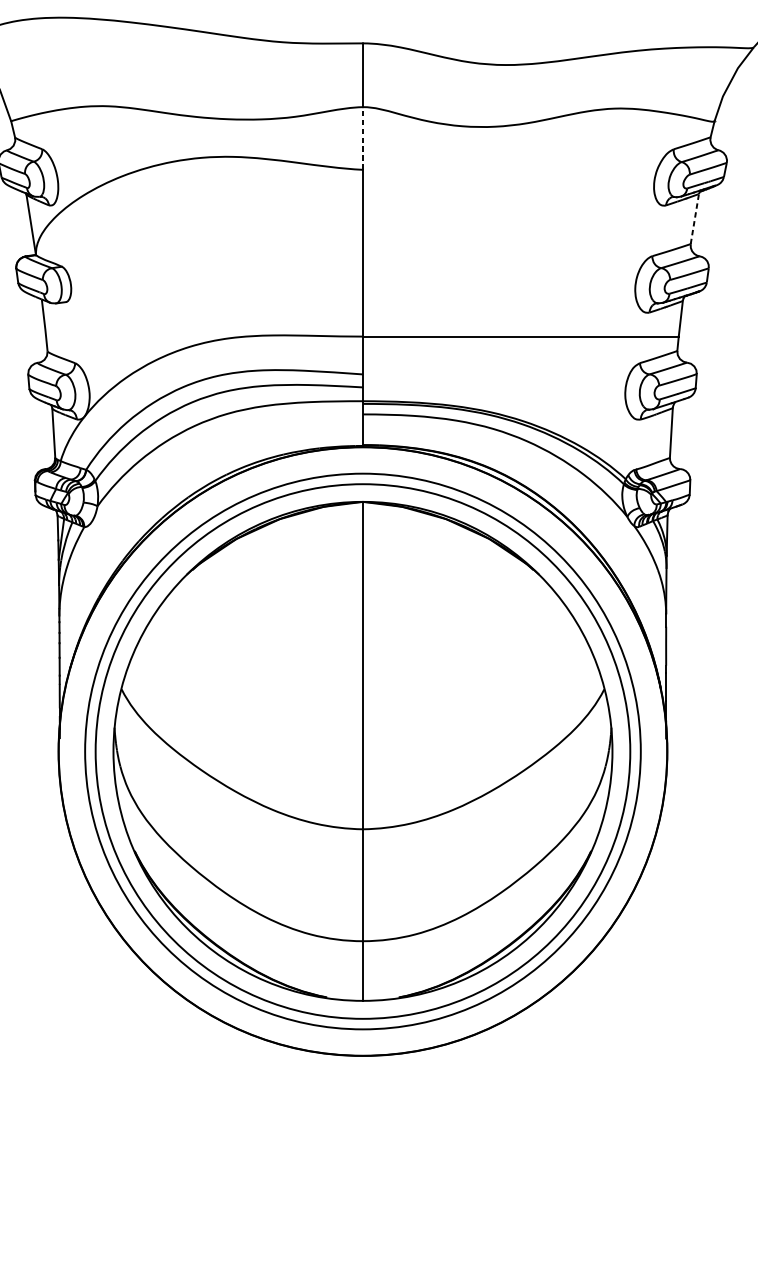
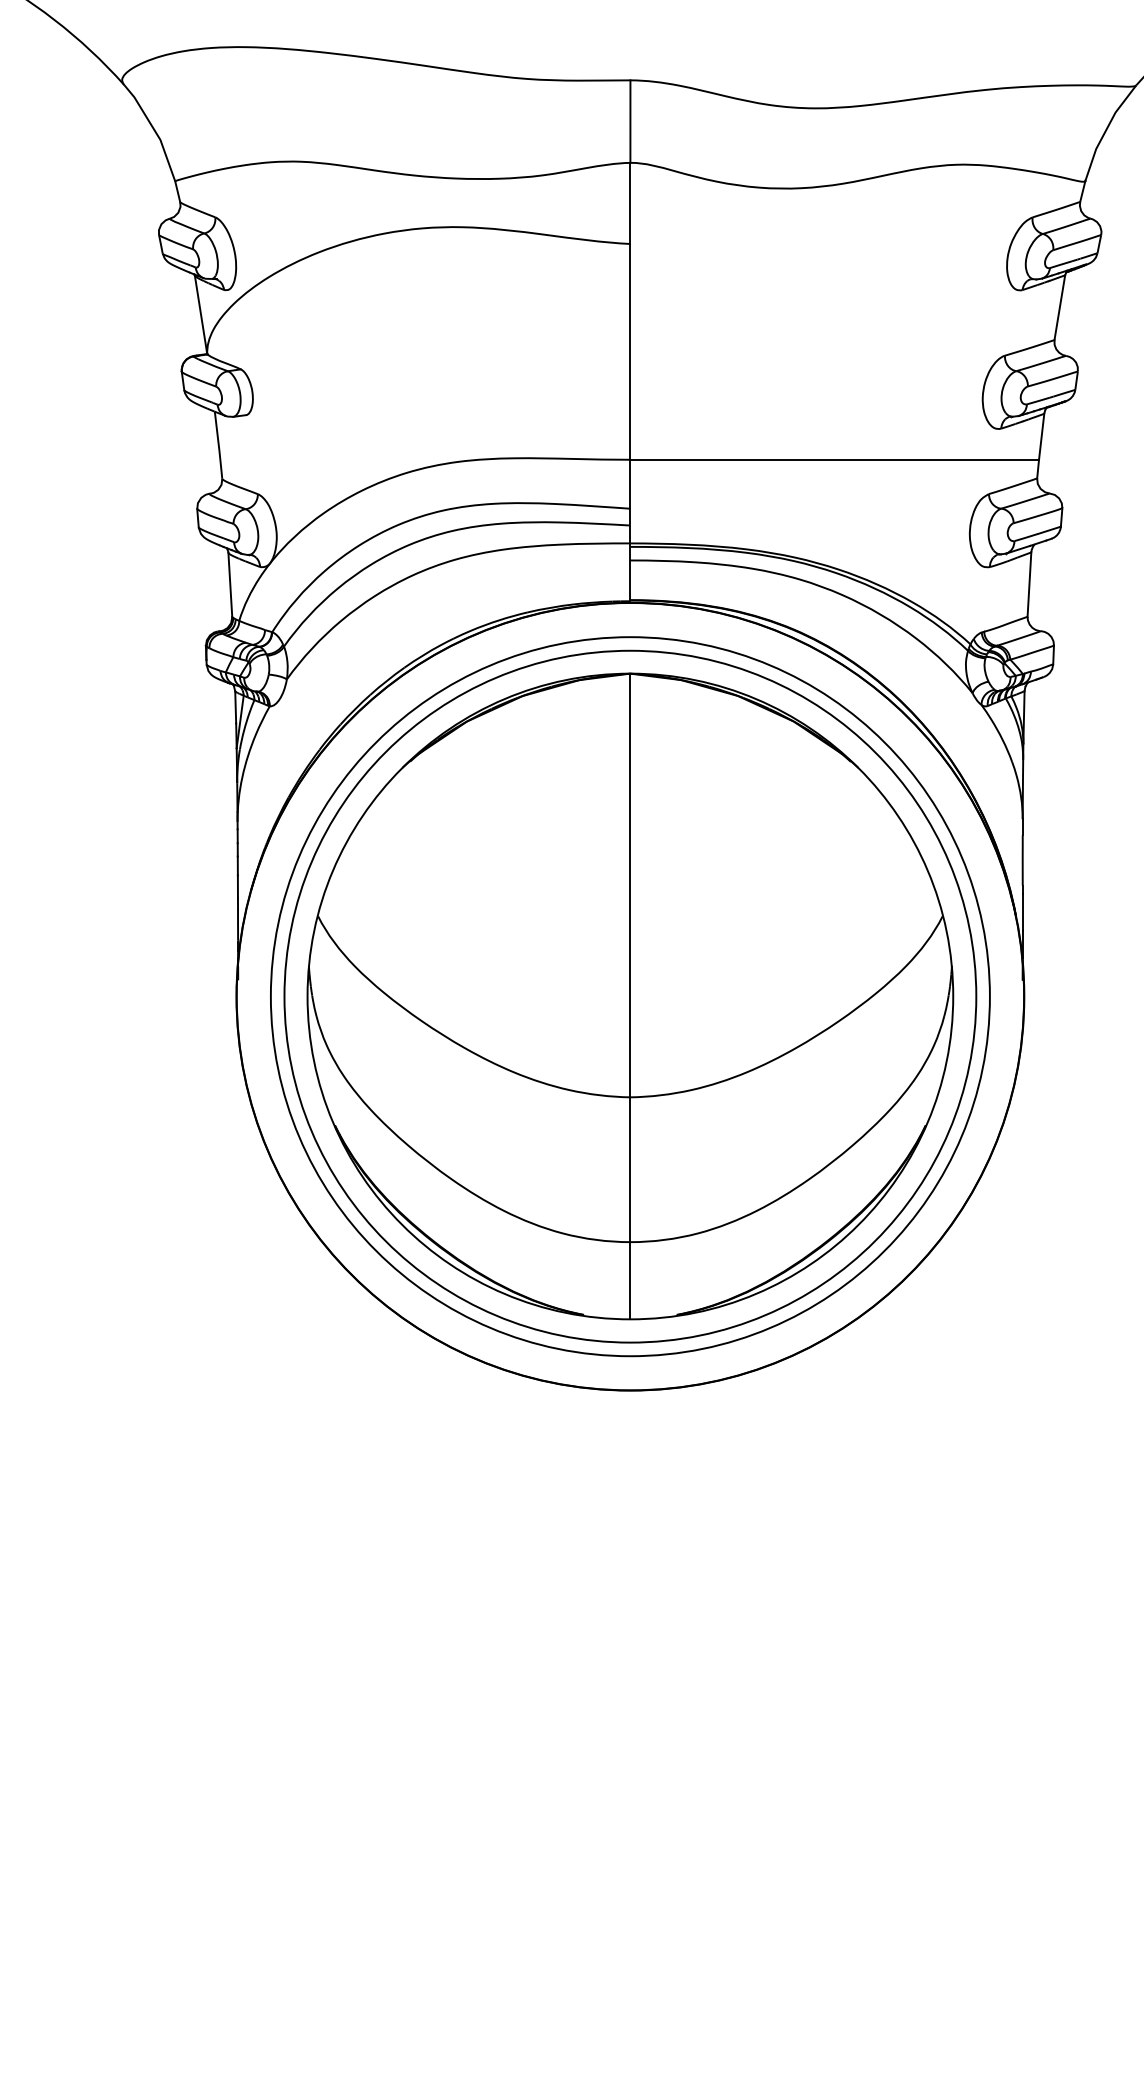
line: (363, 138) -> (630, 203), dashed -> solid
line: (694, 218) -> (1059, 307), dashed -> solid

